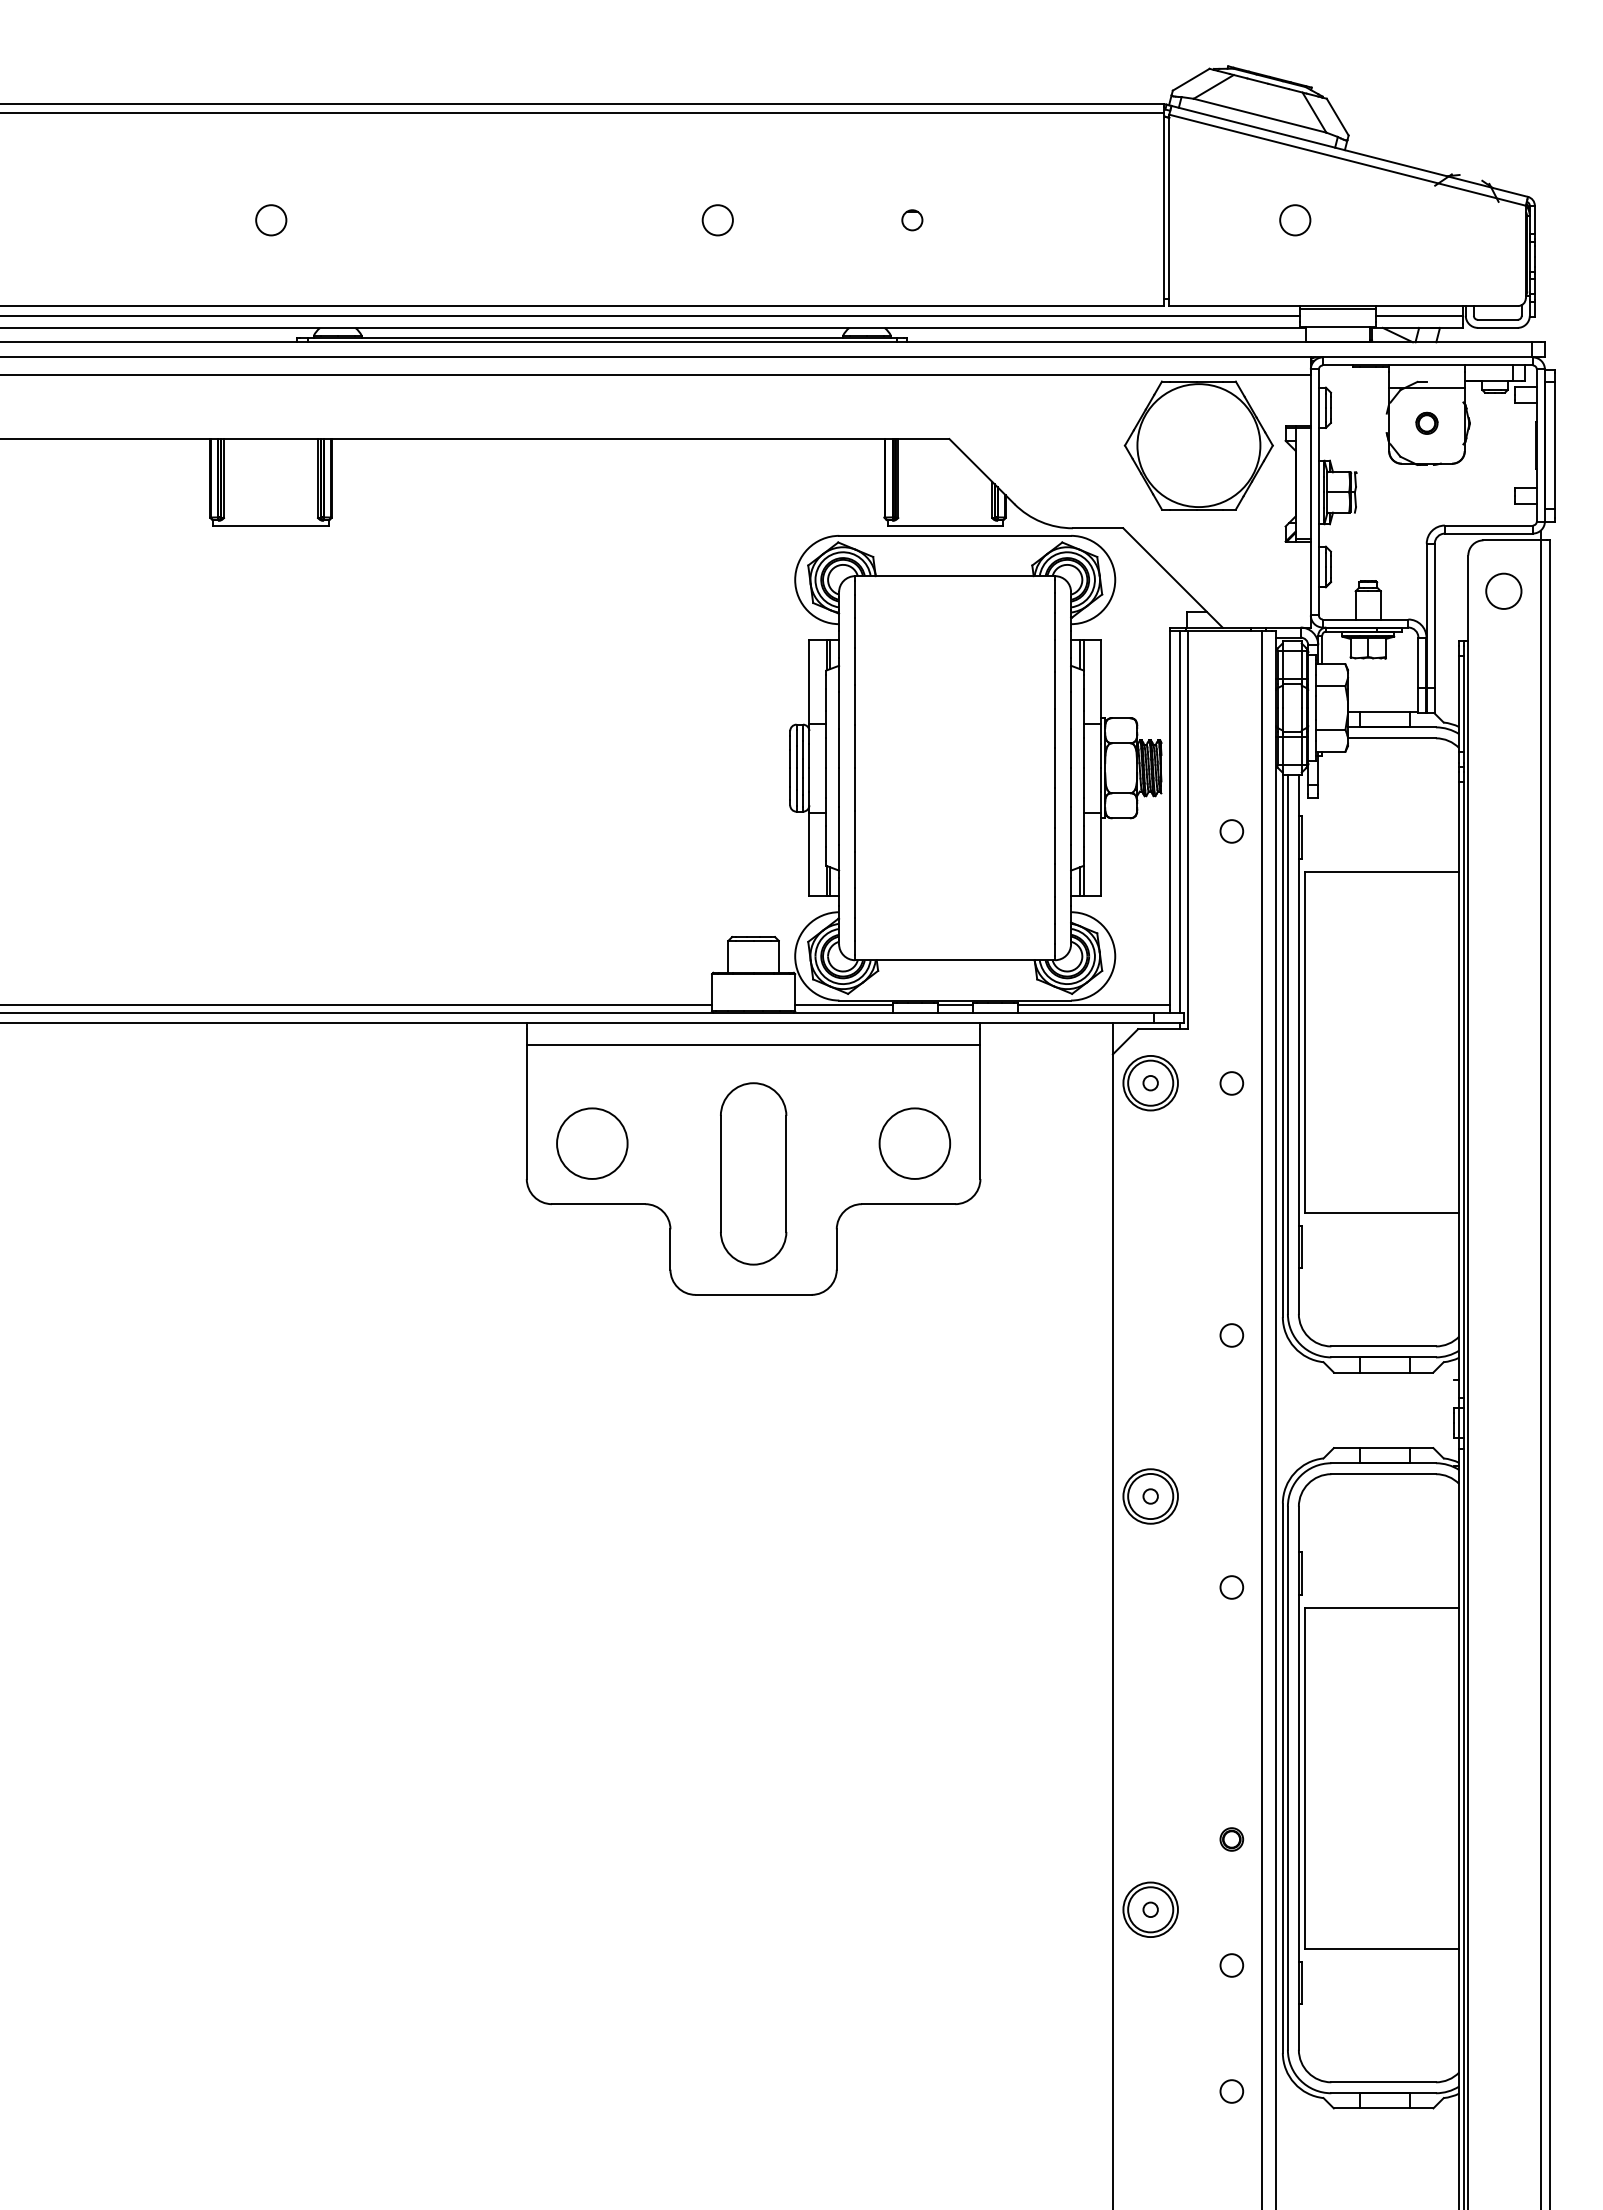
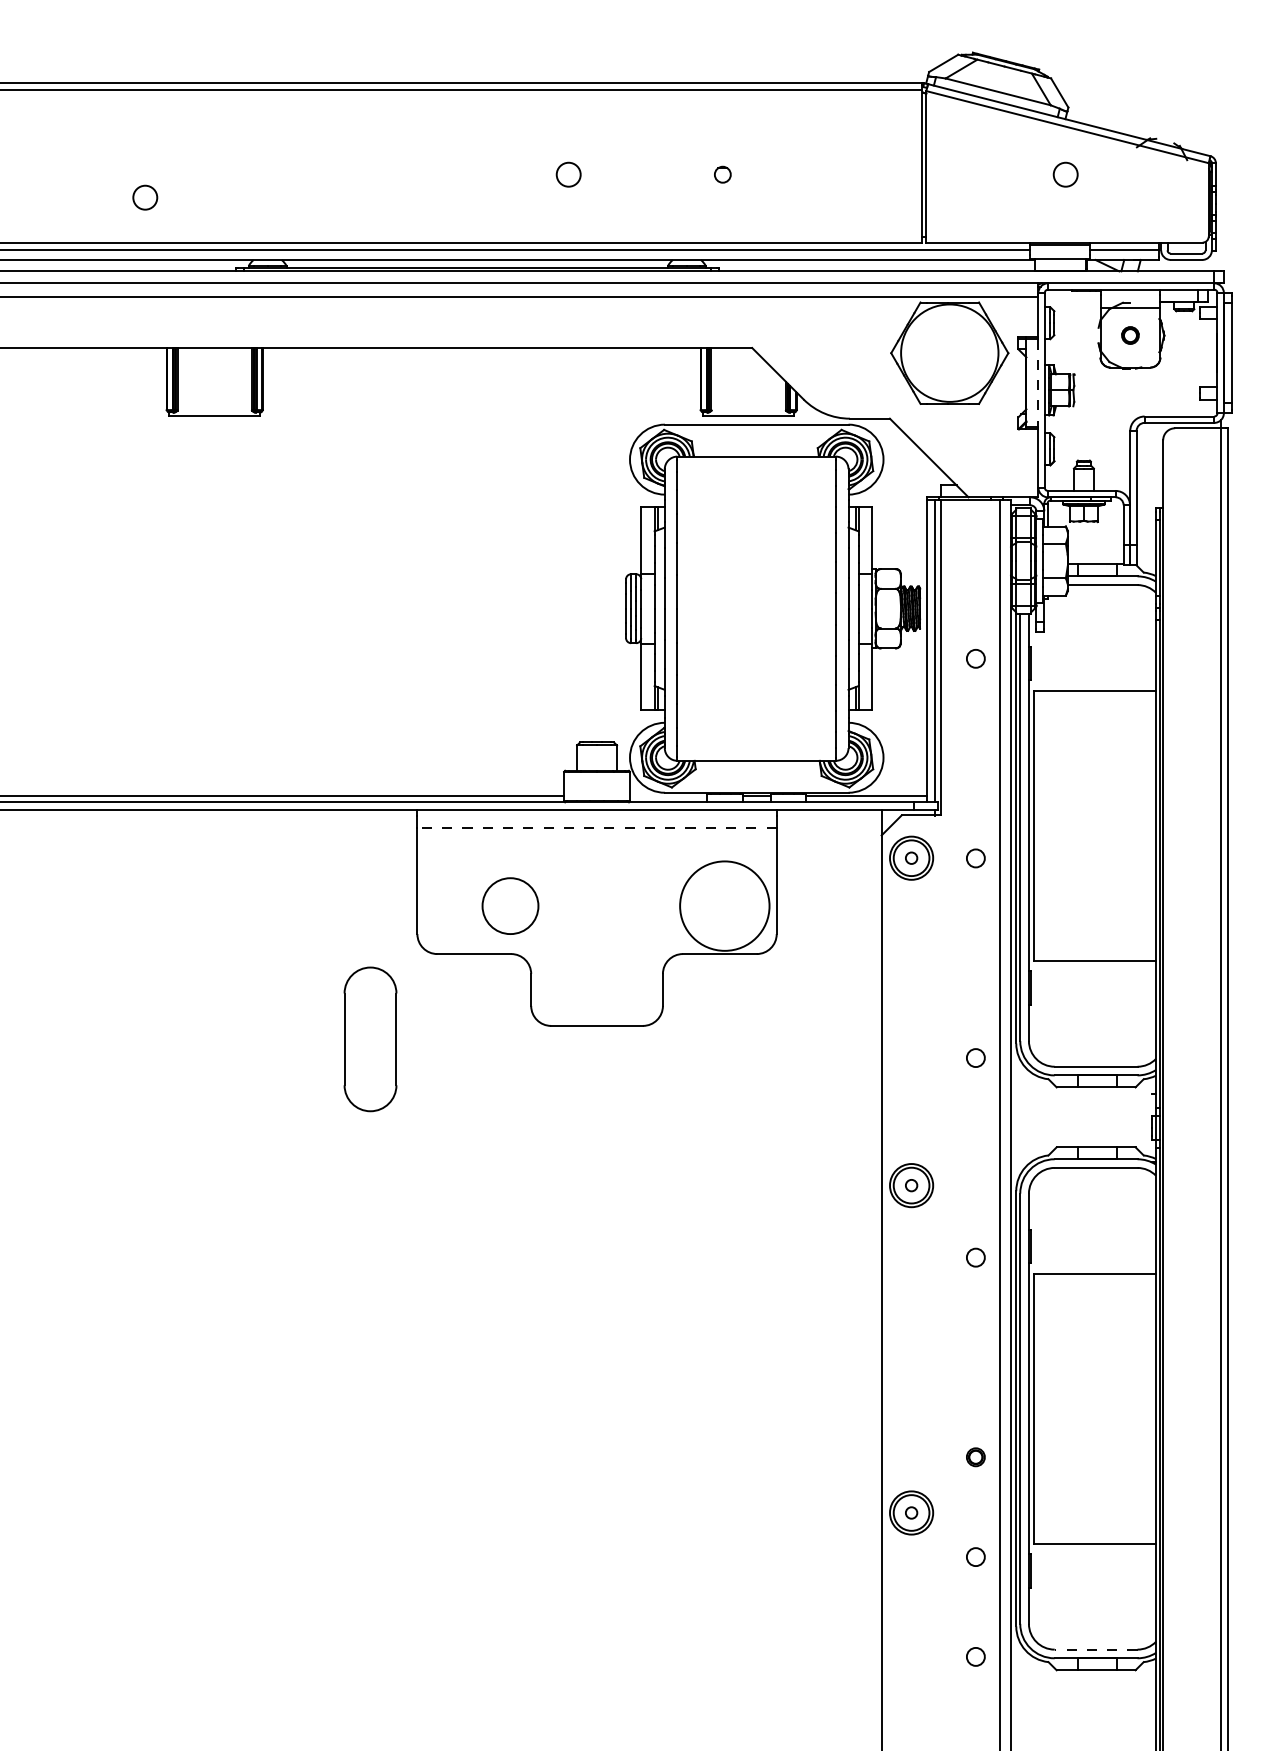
circle: (271, 220) -> (145, 197), moved
circle: (1295, 220) -> (1065, 174), moved
line: (1310, 484) -> (1038, 384), solid -> dashed
circle: (1503, 590) -> (1191, 467), removed
line: (843, 1005) -> (668, 796), removed
line: (753, 1045) -> (596, 828), solid -> dashed
circle: (592, 1143) -> (510, 905), moved
circle: (914, 1143) -> (724, 905), size x1.6
part: (753, 1173) -> (370, 1039), moved
line: (1383, 2082) -> (1096, 1649), solid -> dashed

